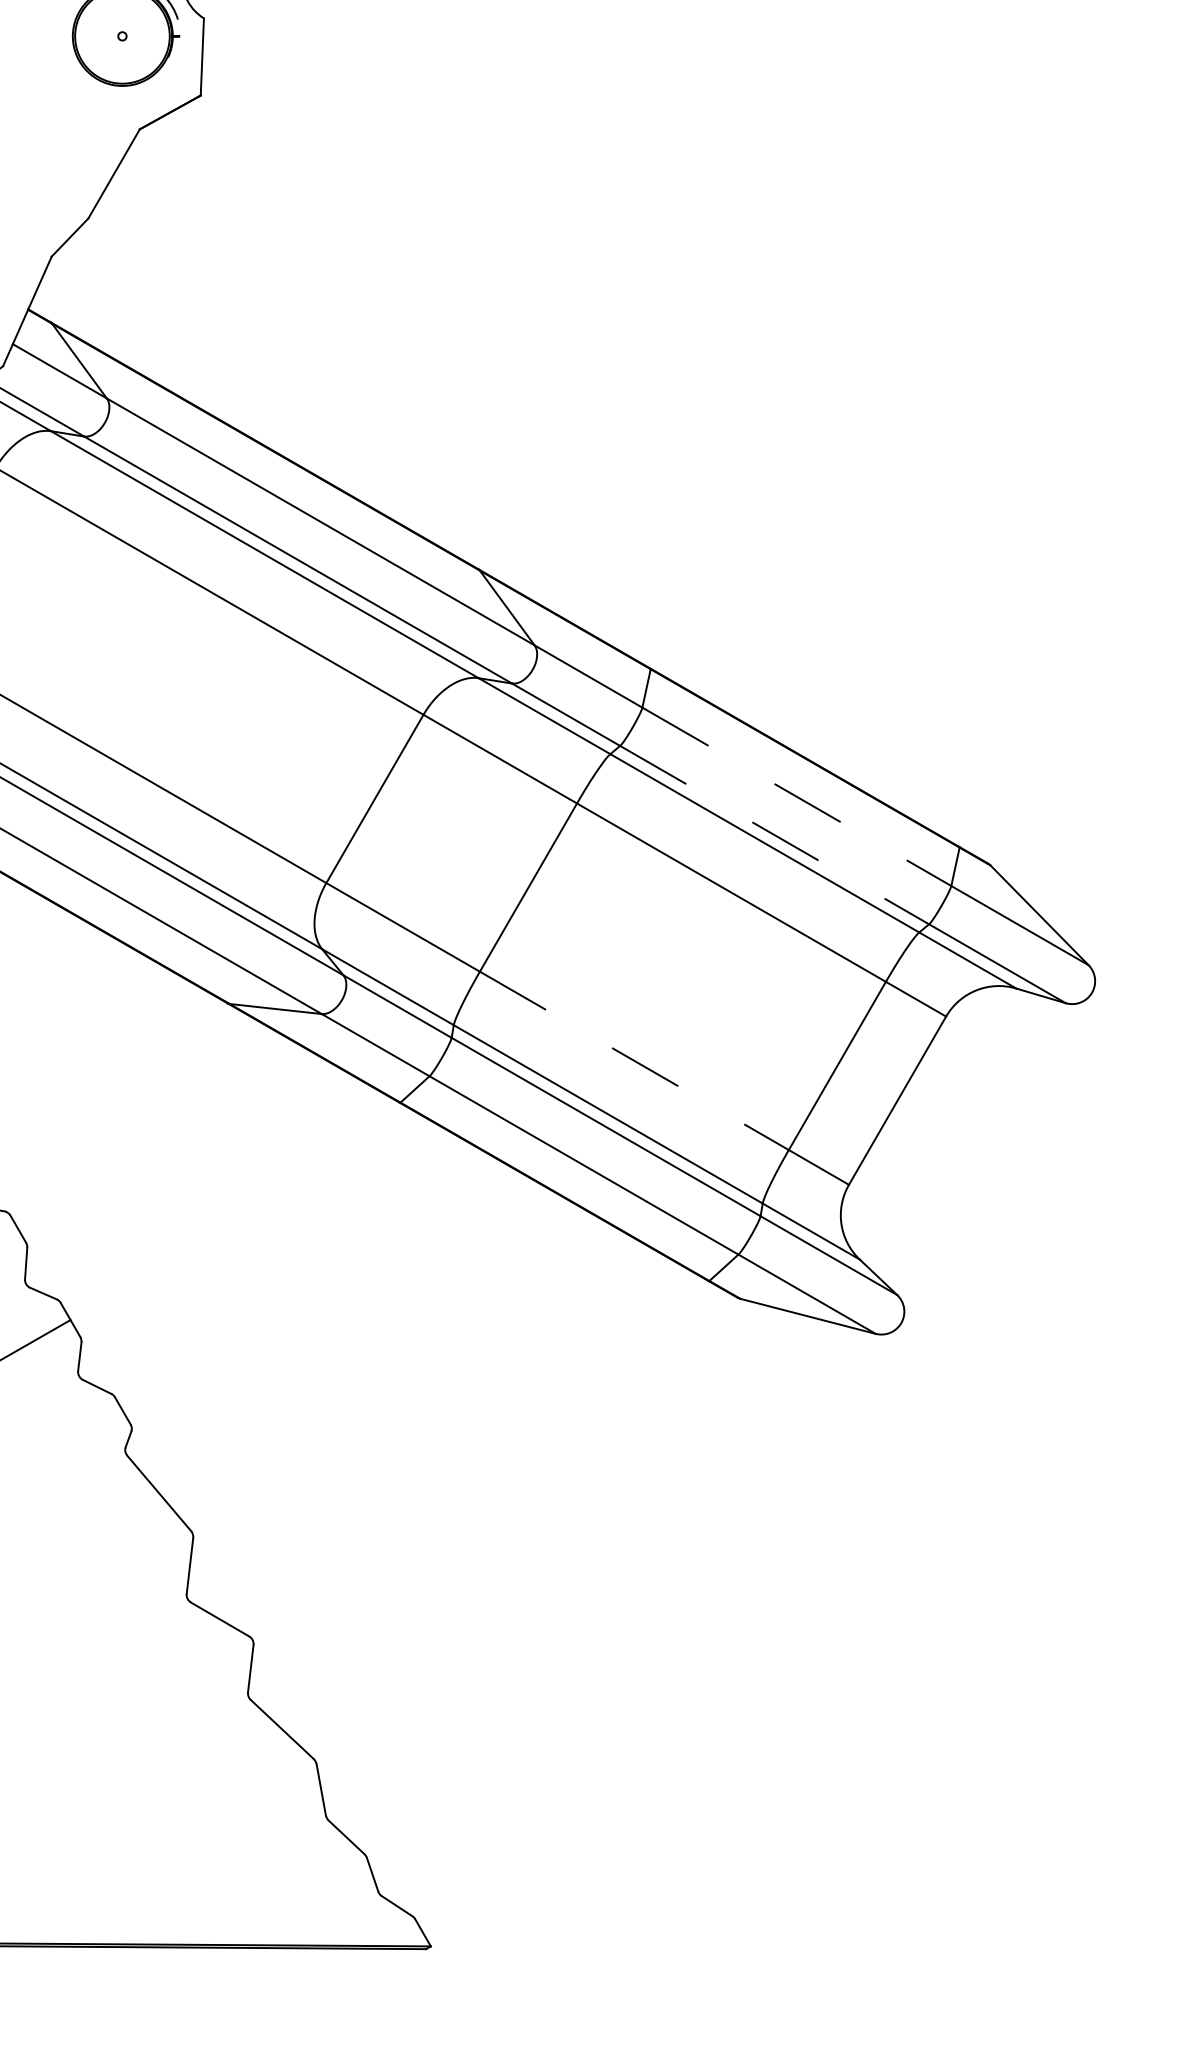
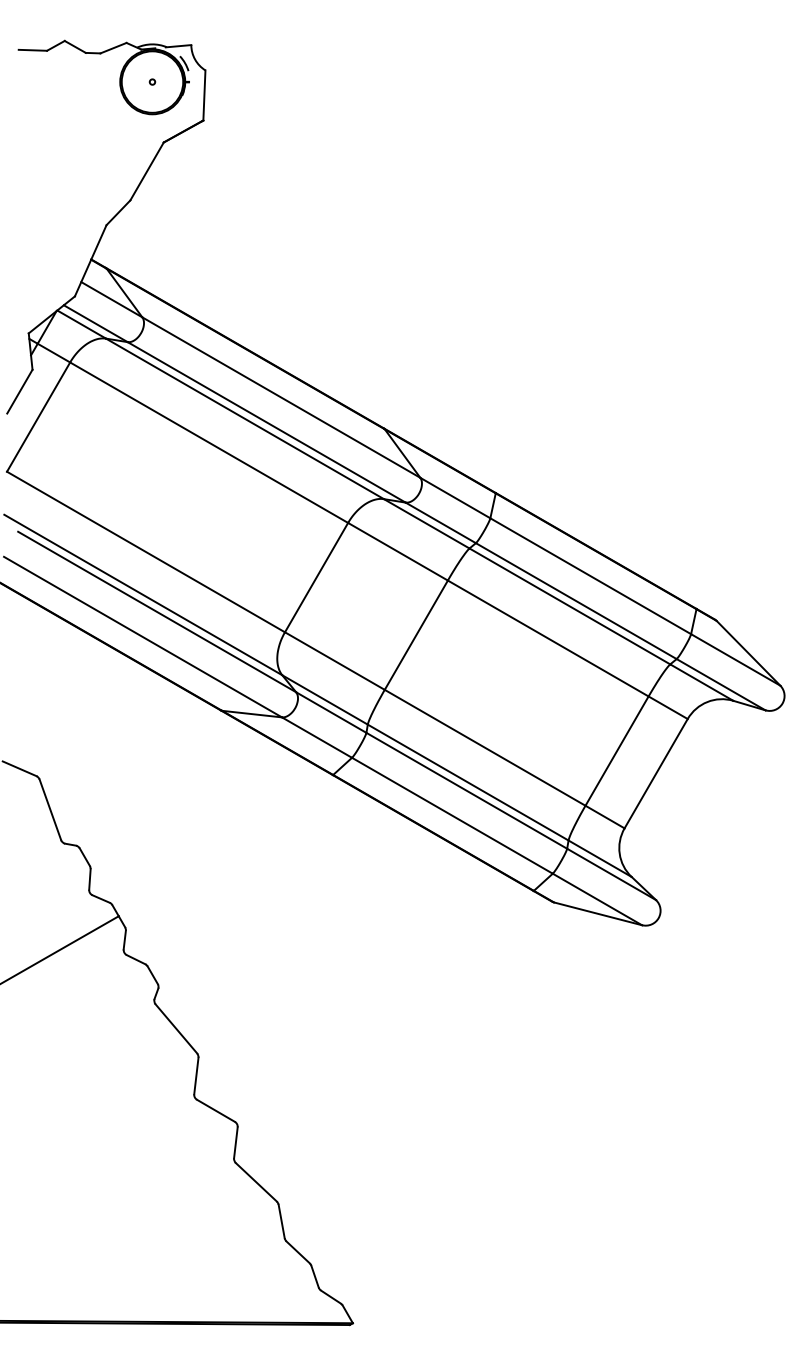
line: (796, 797) -> (590, 576), dashed -> solid
line: (774, 835) -> (576, 601), dashed -> solid
line: (634, 1060) -> (485, 747), dashed -> solid

